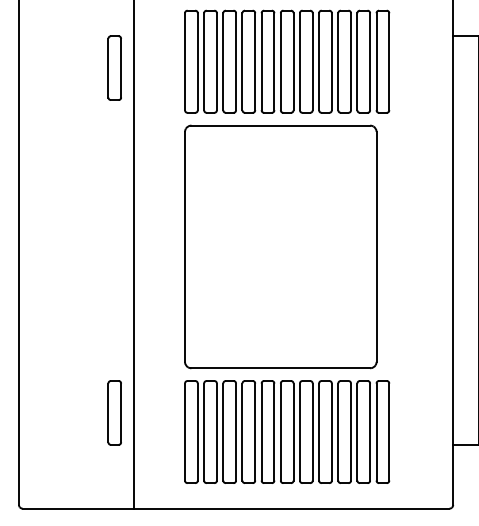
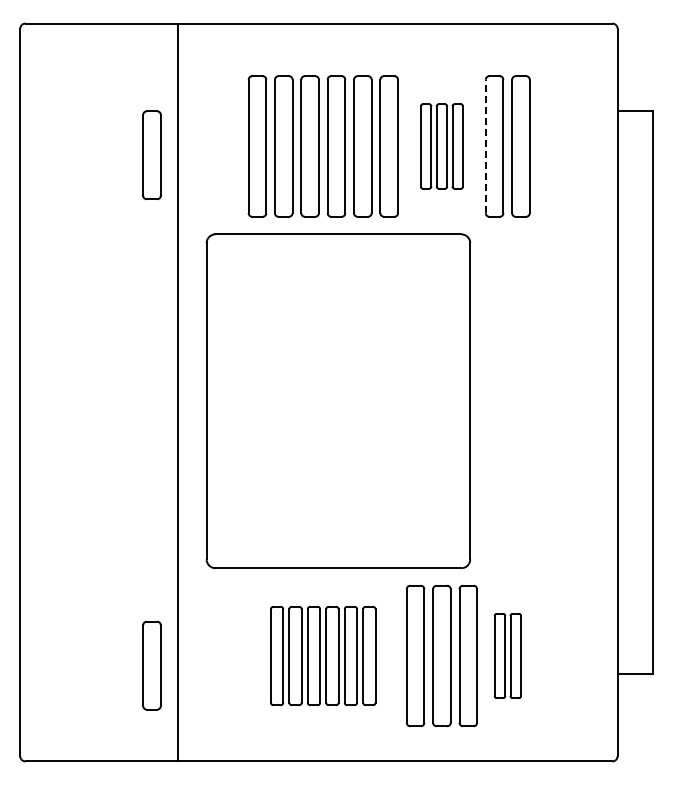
part: (325, 61) -> (441, 146), size x0.6
line: (357, 61) -> (485, 146), solid -> dashed
part: (280, 247) -> (338, 401), moved
part: (114, 412) -> (151, 665), moved
part: (238, 431) -> (322, 655), size x0.7
part: (373, 431) -> (507, 655), size x0.6

